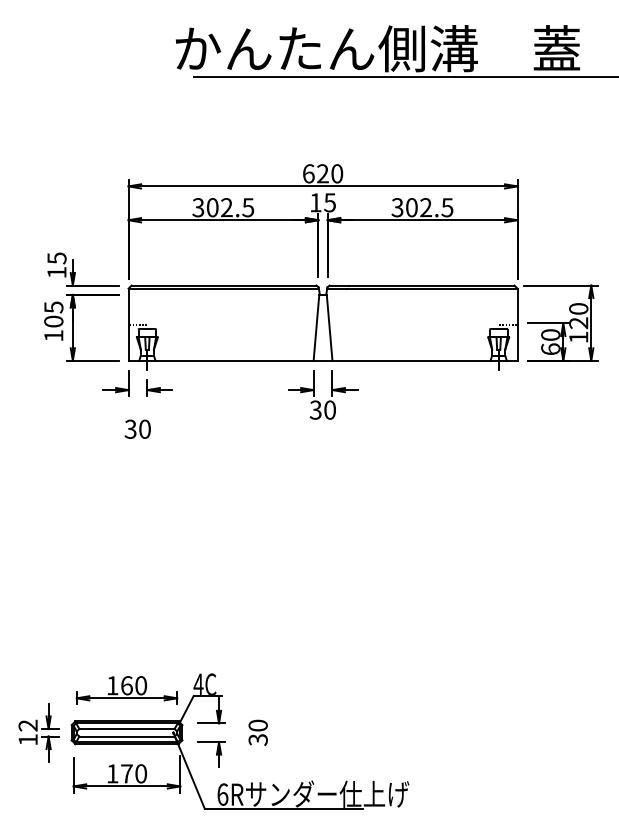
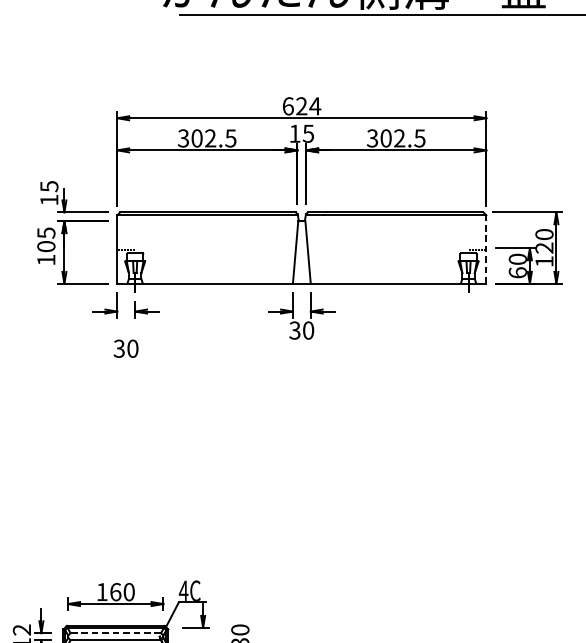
text: (336, 173) -> (314, 106), 620 -> 624
line: (517, 324) -> (486, 249), solid -> dashed
line: (127, 728) -> (116, 632), solid -> dashed

